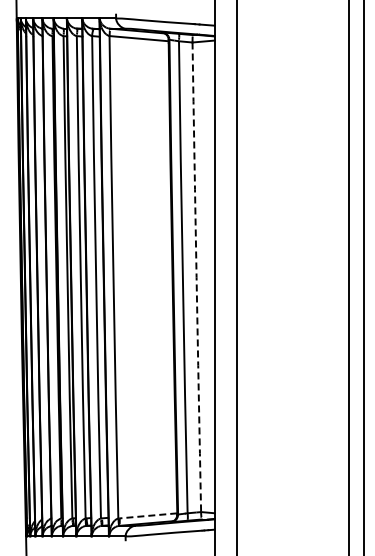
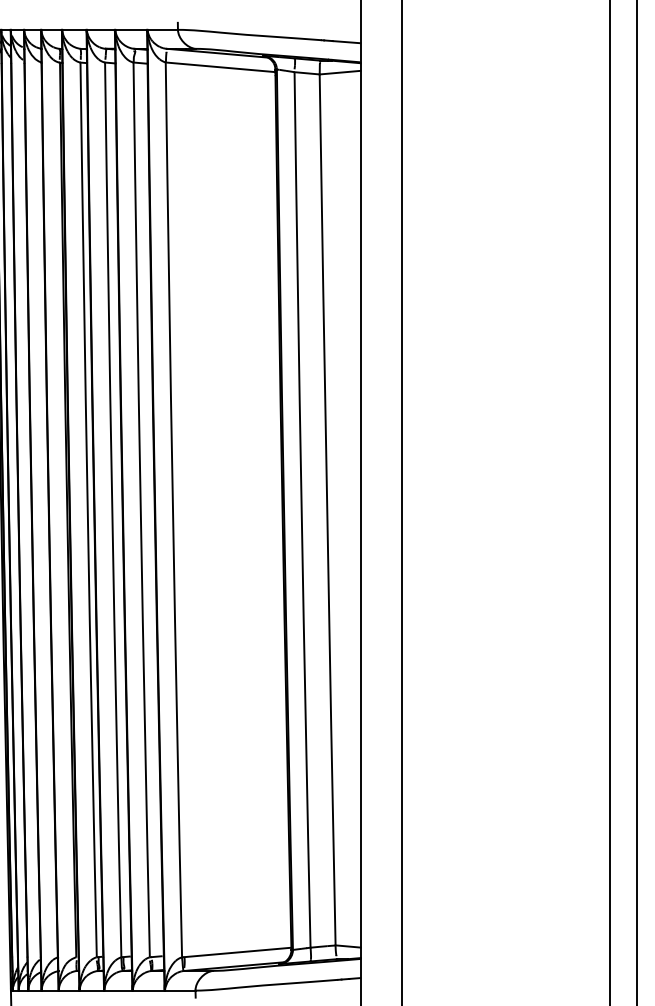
arc: (196, 277) -> (327, 510), dashed -> solid
line: (148, 515) -> (238, 951), dashed -> solid

